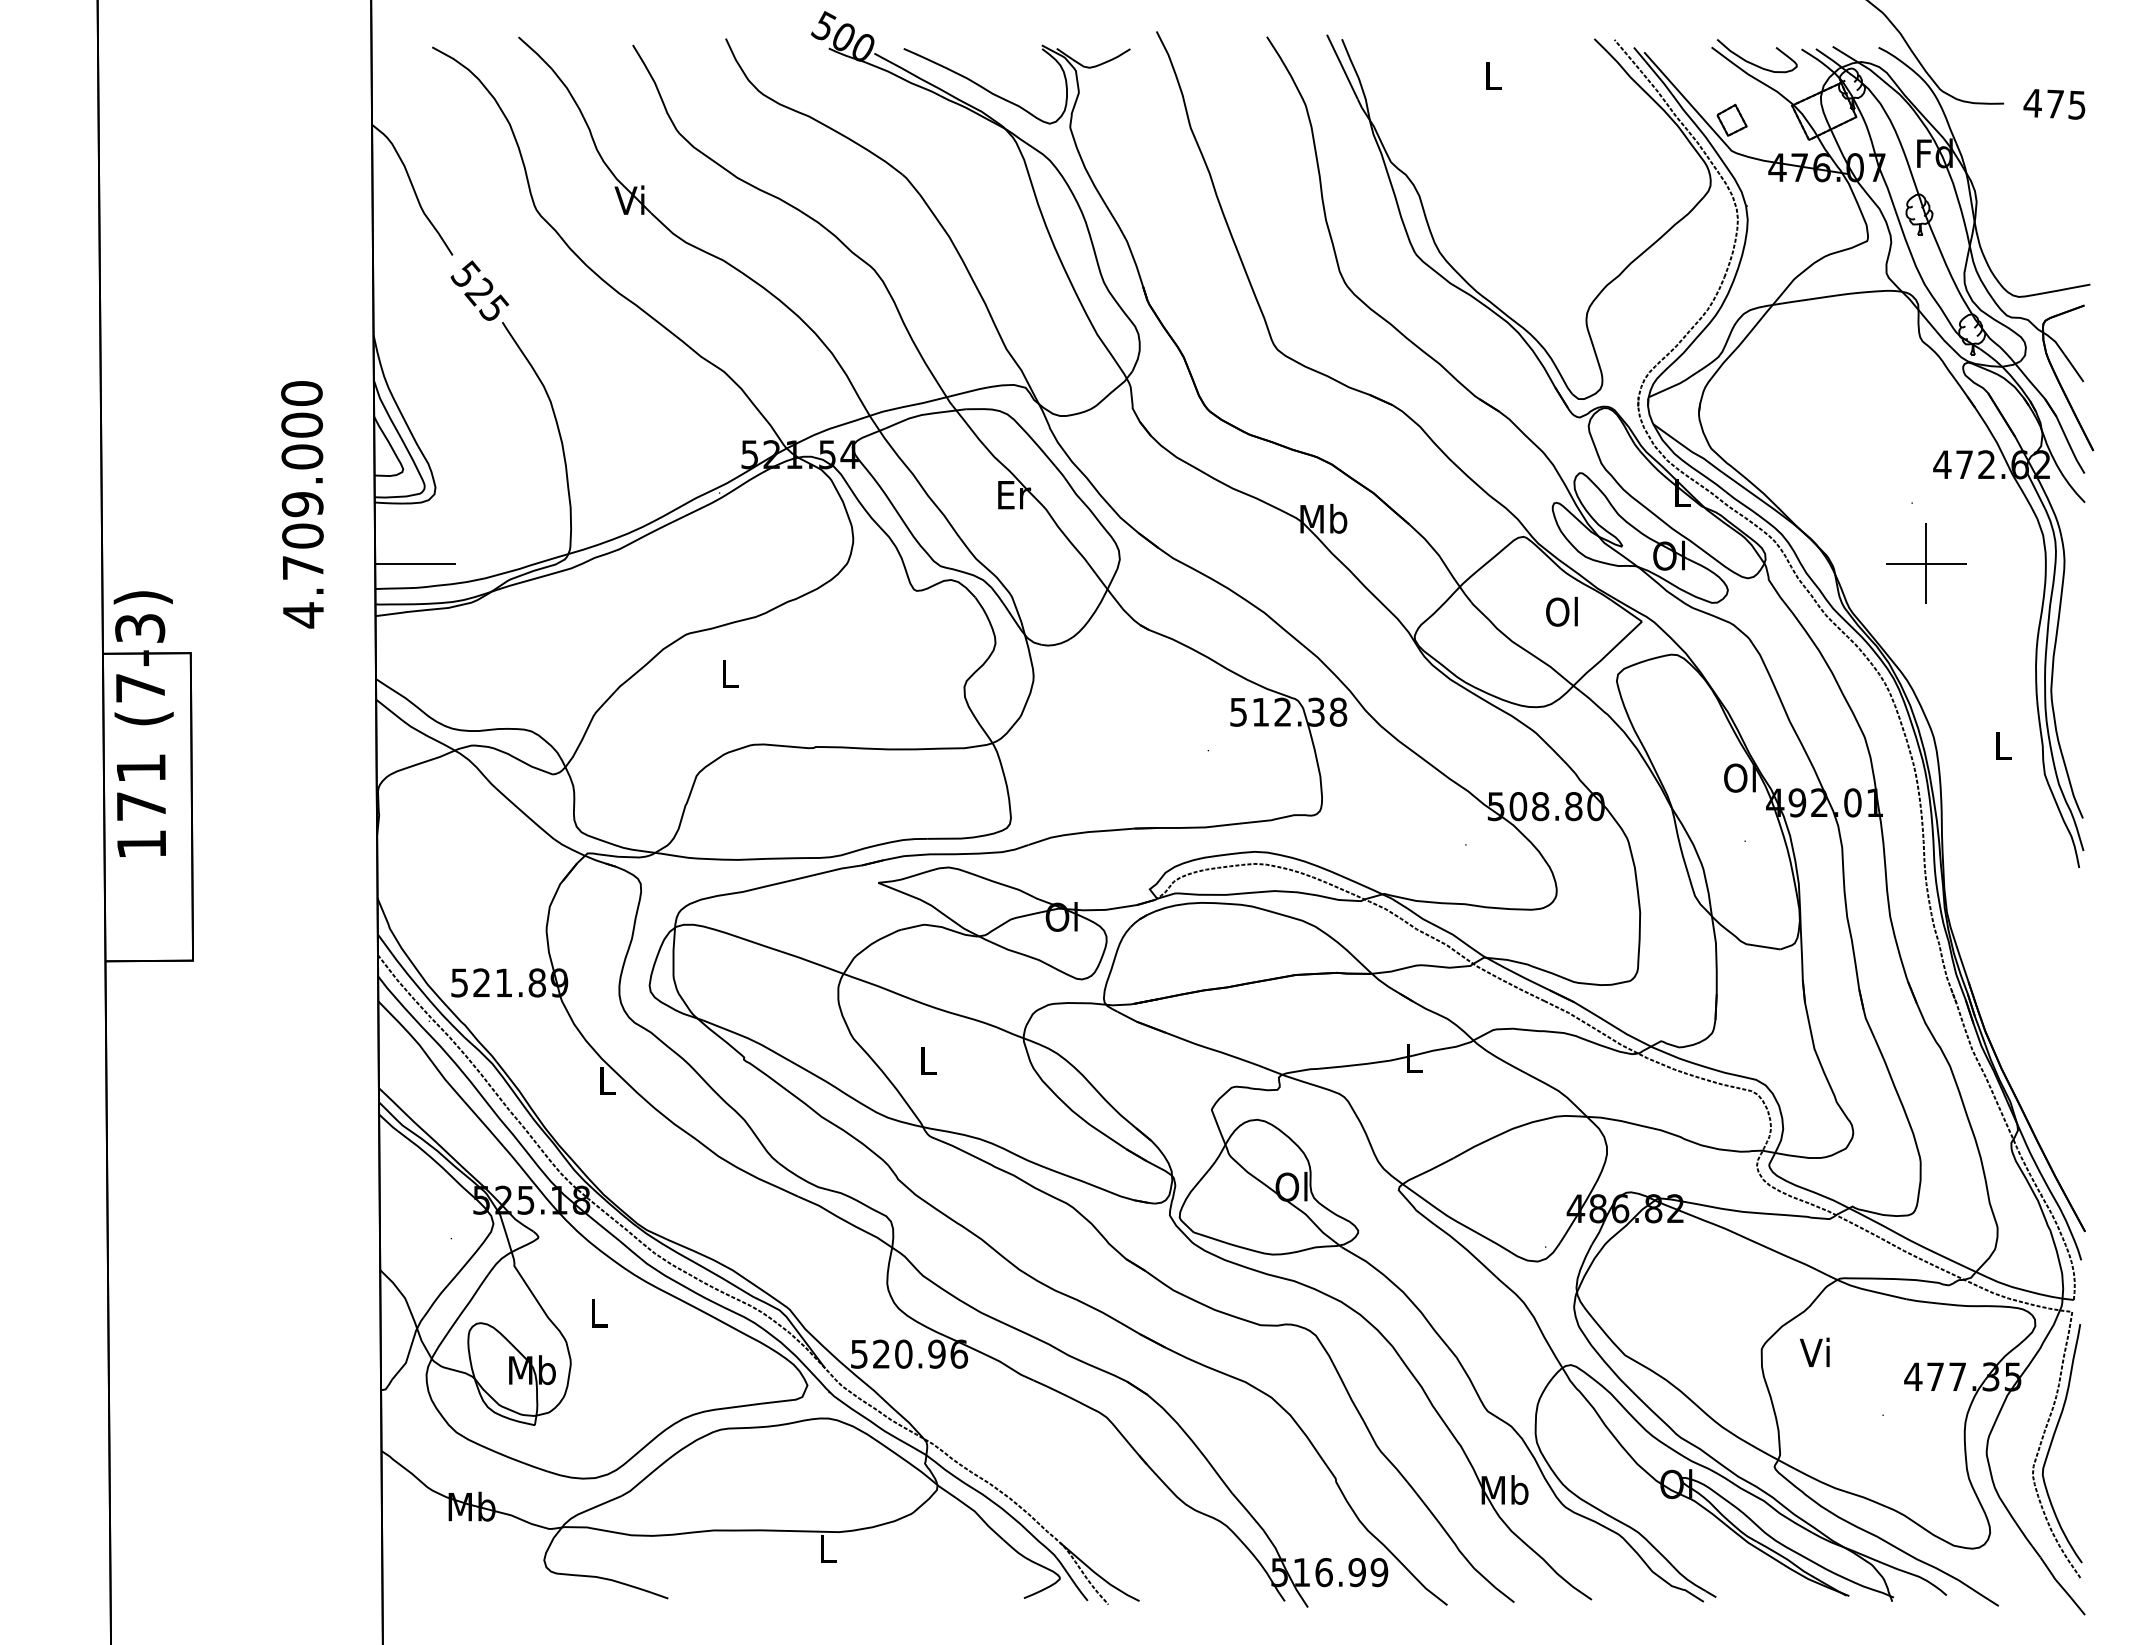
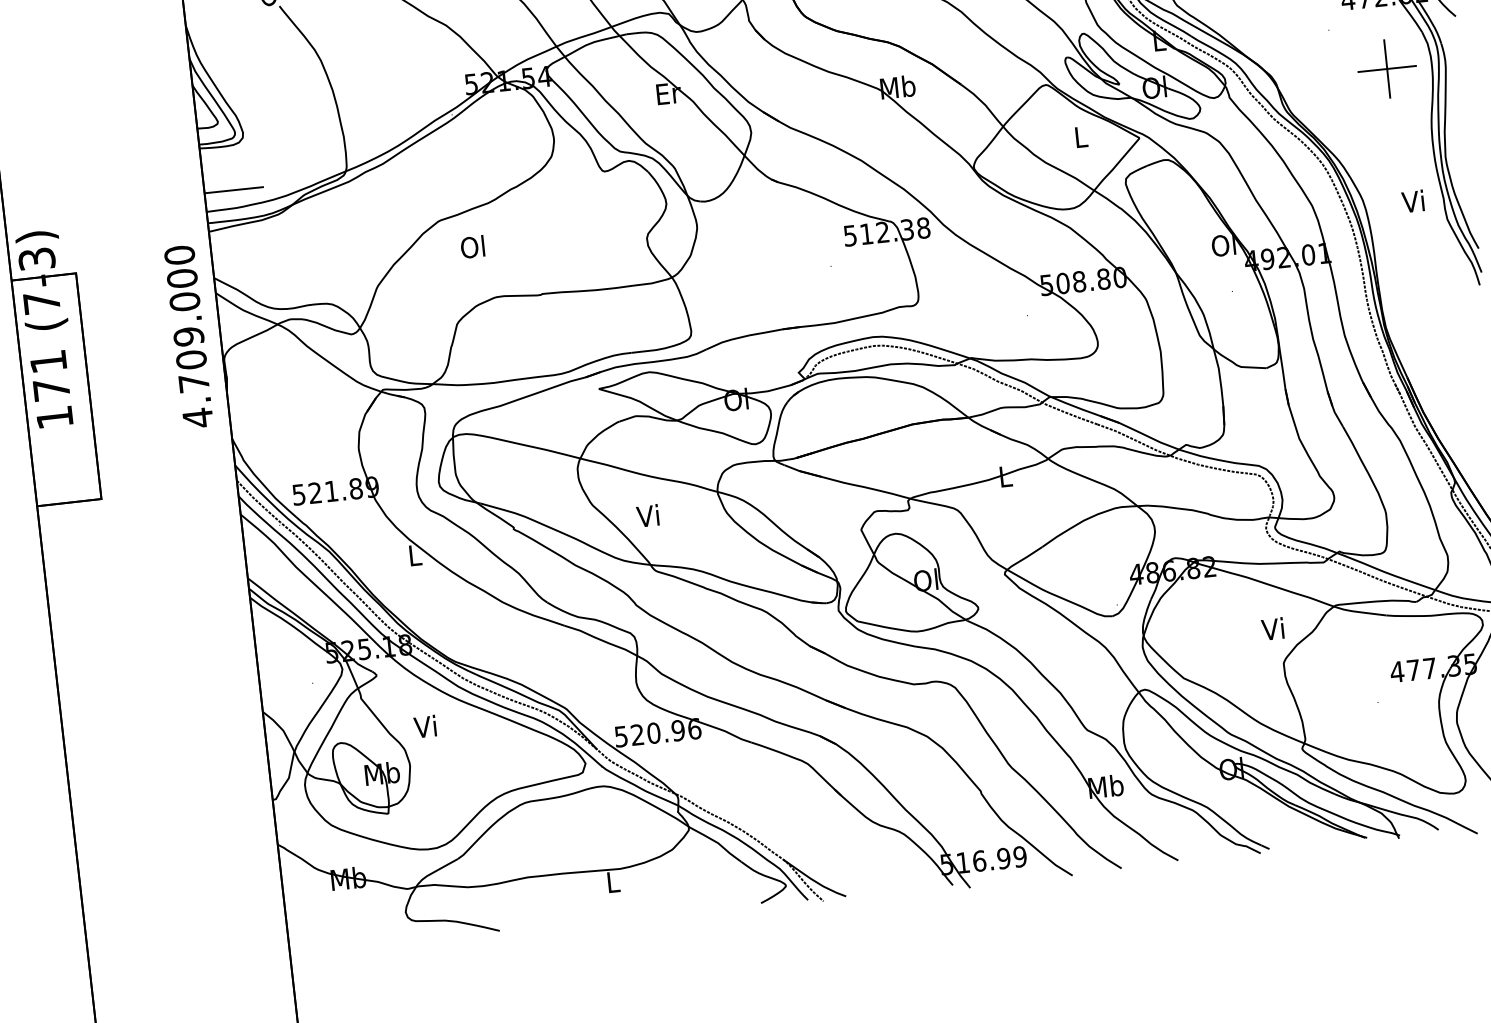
text: (302, 504) -> (188, 336), moved
part: (1926, 563) -> (1387, 68), moved
text: (1561, 611) -> (1079, 136), Ol -> L
text: (728, 673) -> (472, 246), L -> Ol
text: (2000, 745) -> (1412, 201), L -> Vi
text: (926, 1060) -> (647, 515), L -> Vi
text: (596, 1312) -> (424, 726), L -> Vi
text: (1814, 1351) -> (1272, 628), moved

